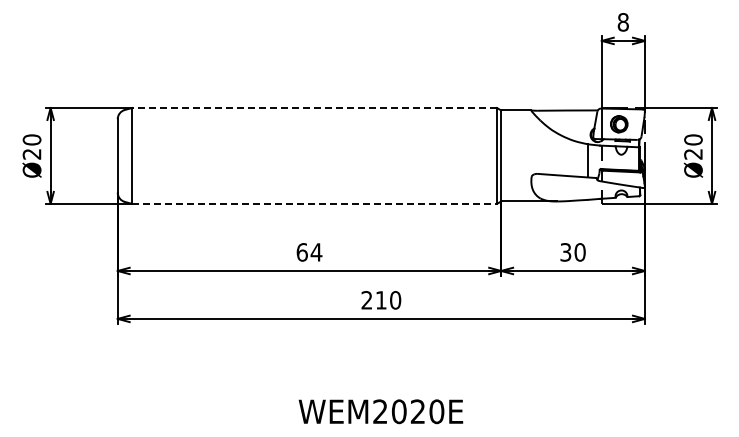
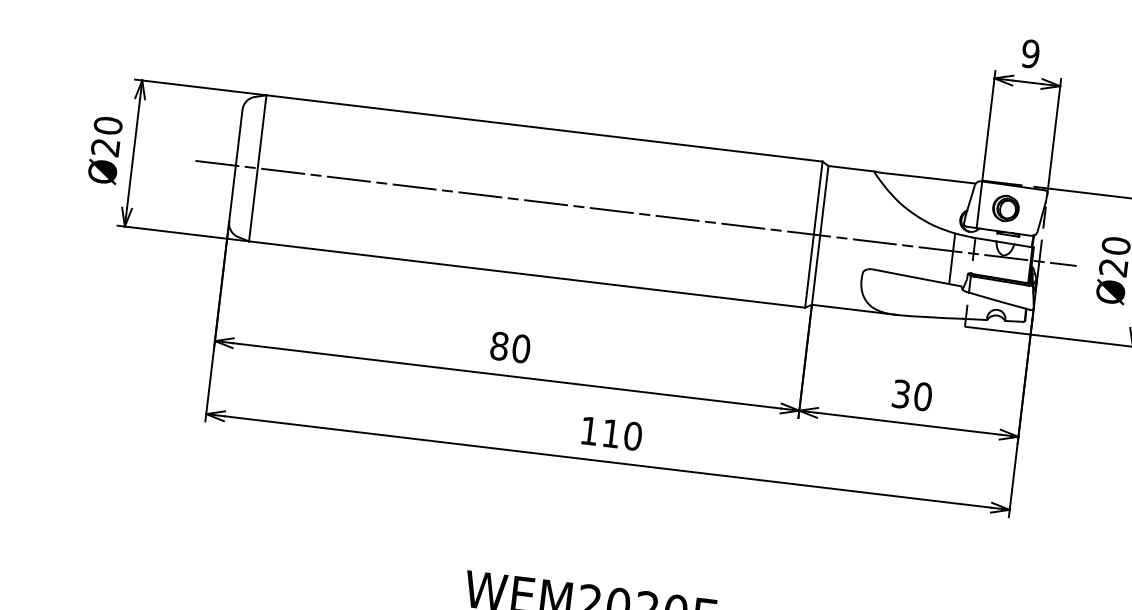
text: (622, 22) -> (1029, 54), 8 -> 9
line: (314, 108) -> (544, 129), dashed -> solid
line: (380, 155) -> (636, 212), added
line: (315, 203) -> (528, 274), dashed -> solid
text: (309, 252) -> (510, 347), 64 -> 80
text: (366, 300) -> (588, 431), 210 -> 110

